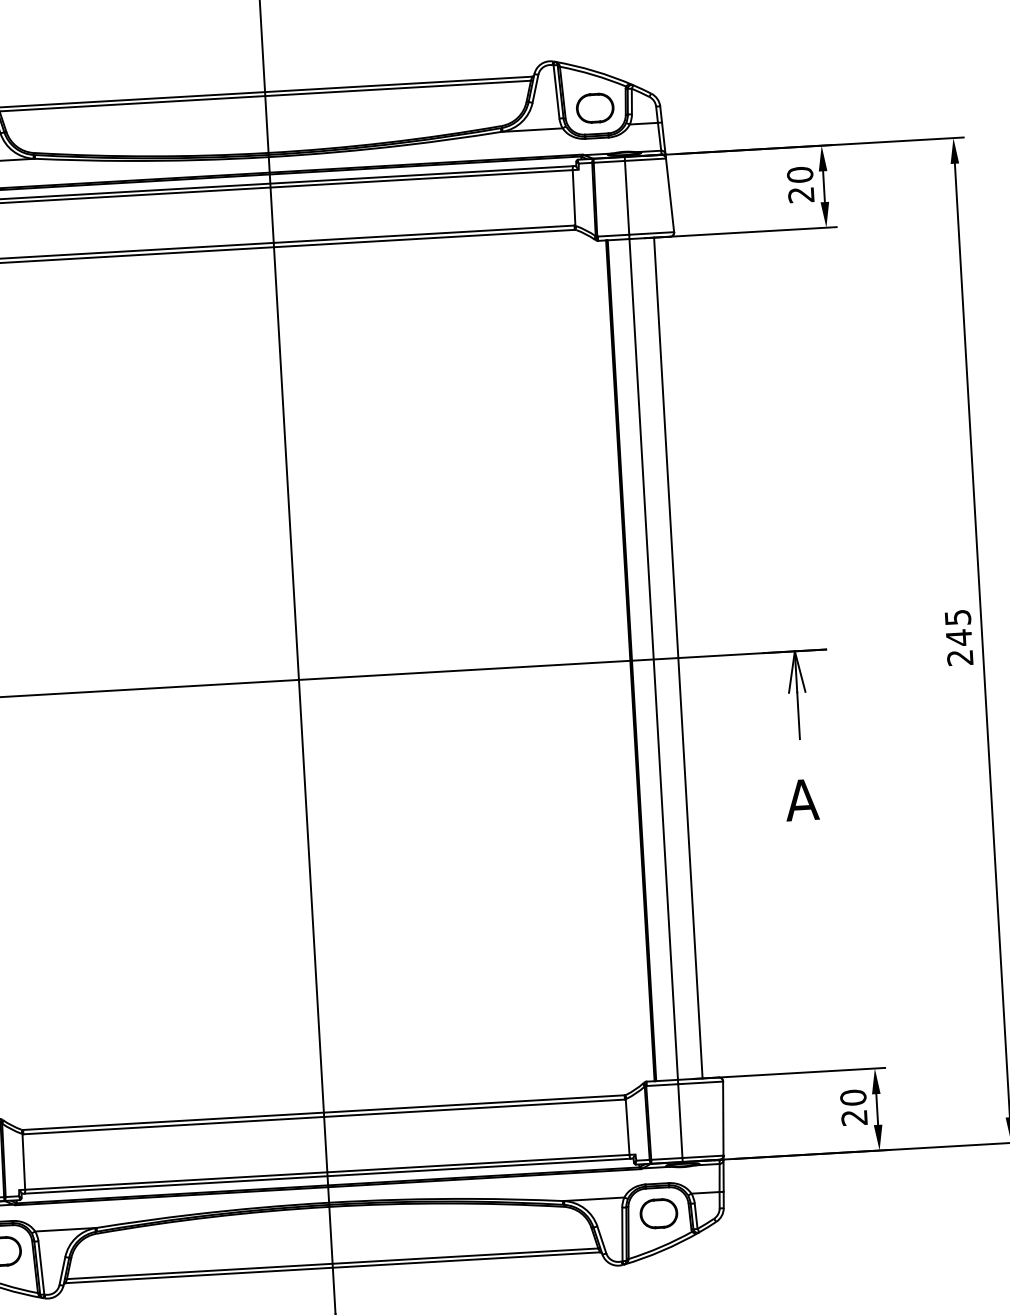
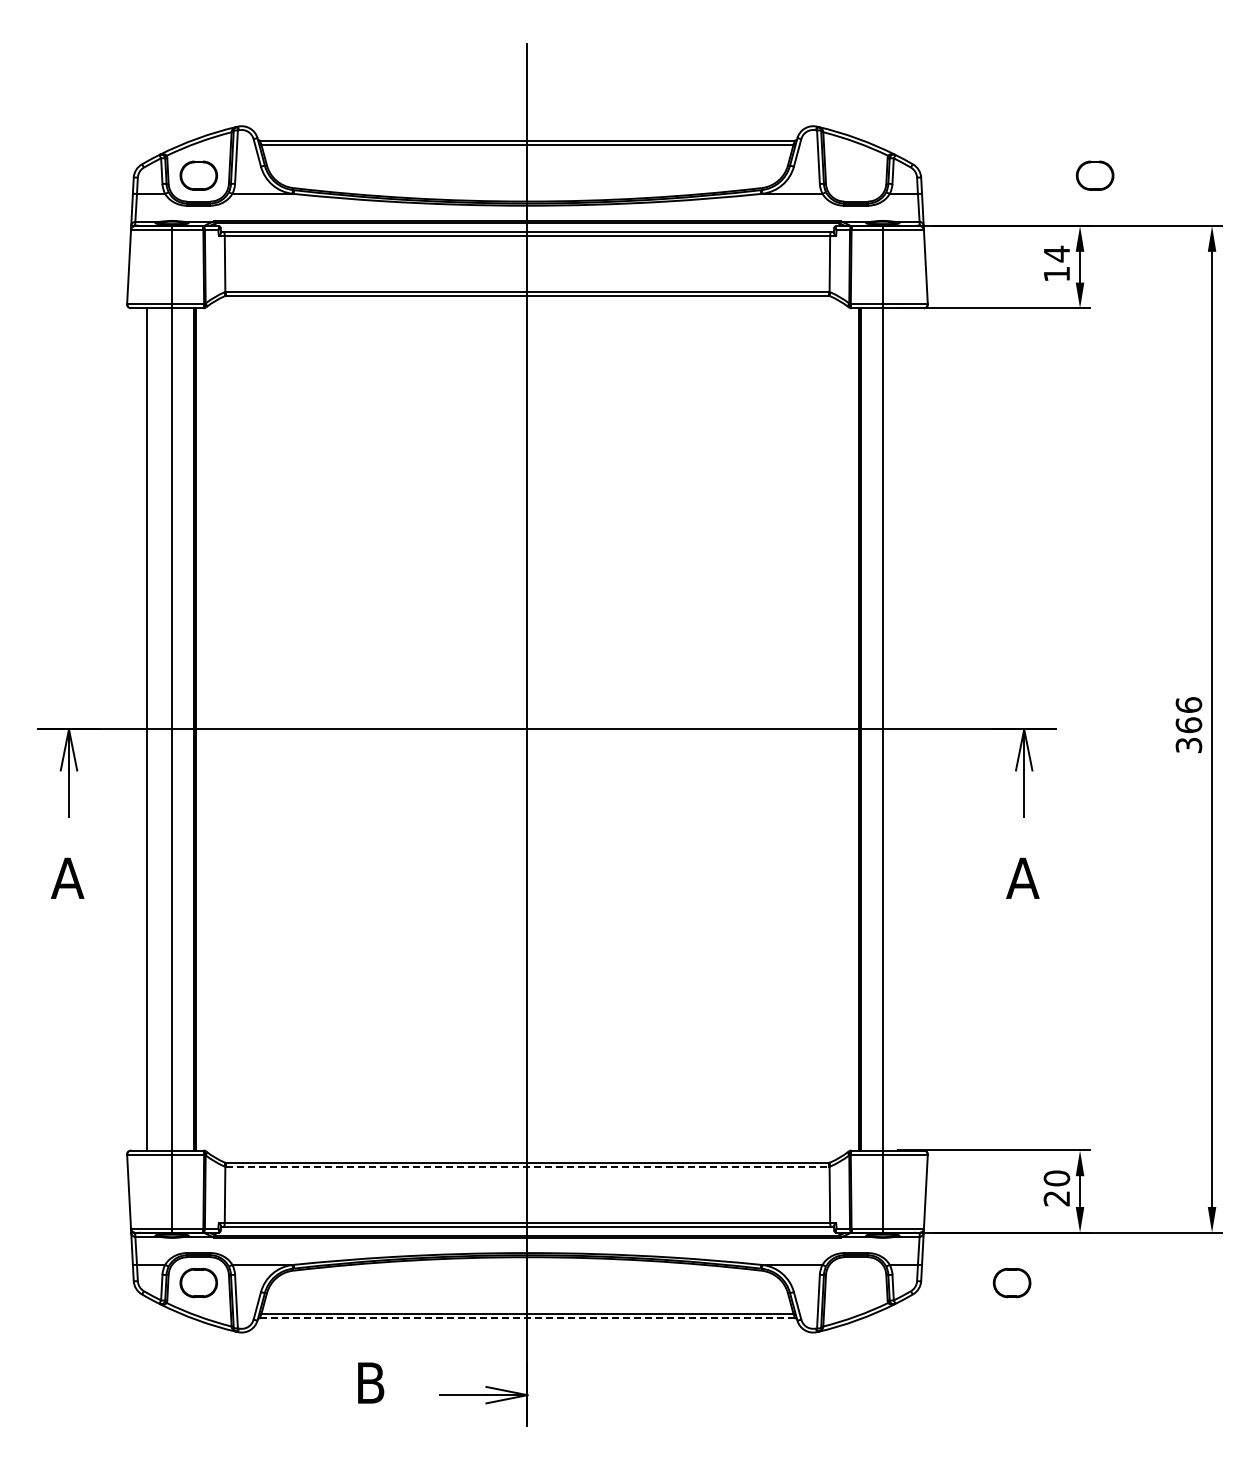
part: (594, 108) -> (1094, 175), moved
text: (800, 184) -> (1056, 263), 20 -> 14
text: (958, 637) -> (1188, 725), 245 -> 366
line: (678, 658) -> (907, 729), removed
line: (324, 1117) -> (527, 1167), solid -> dashed
part: (658, 1213) -> (1011, 1282), moved
line: (332, 1268) -> (527, 1318), solid -> dashed

